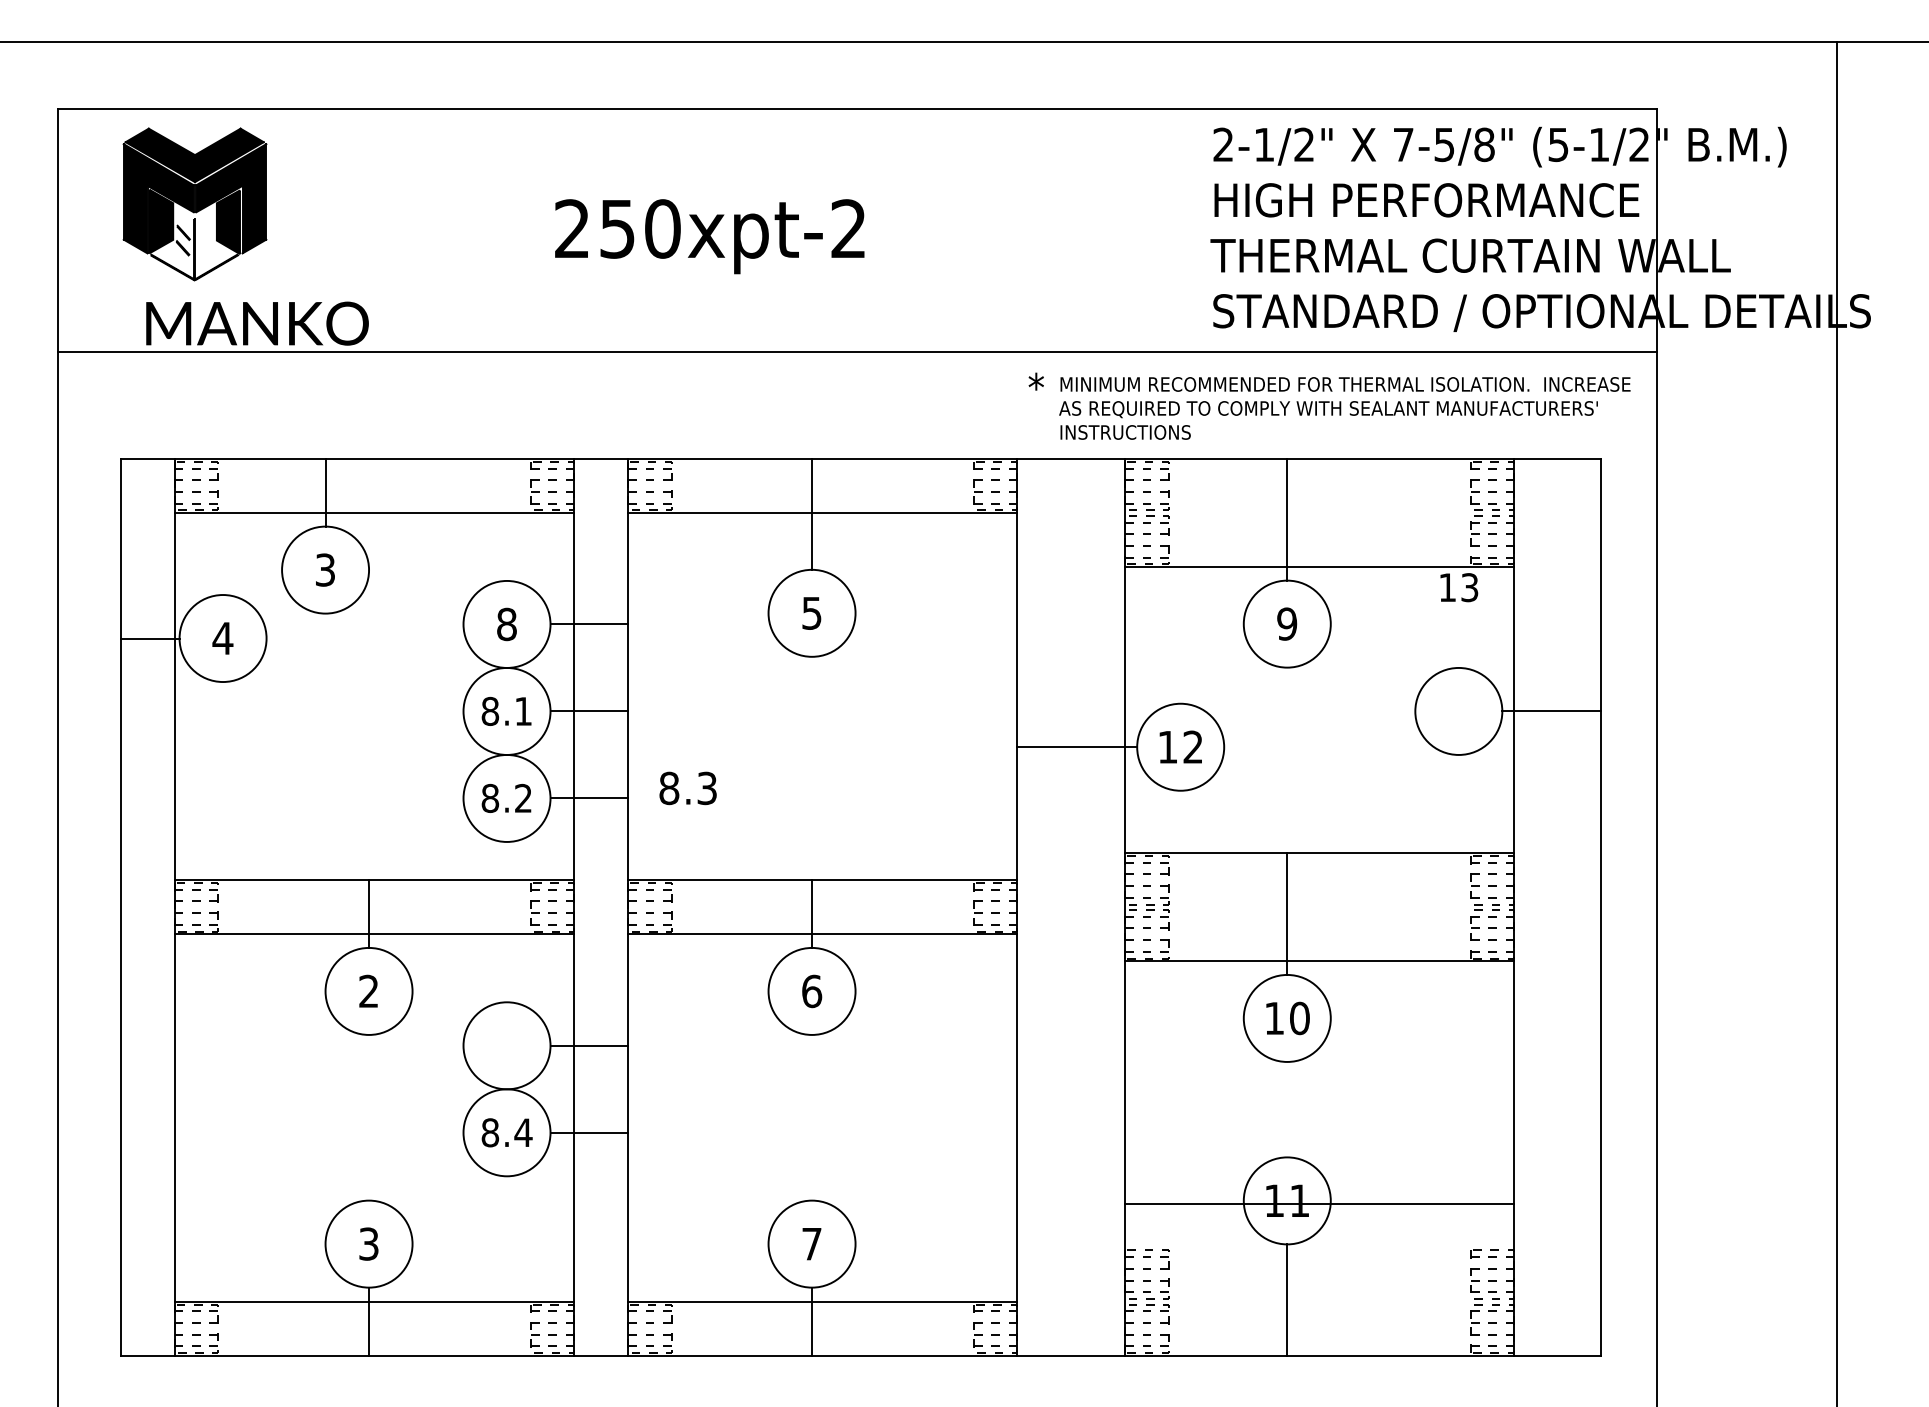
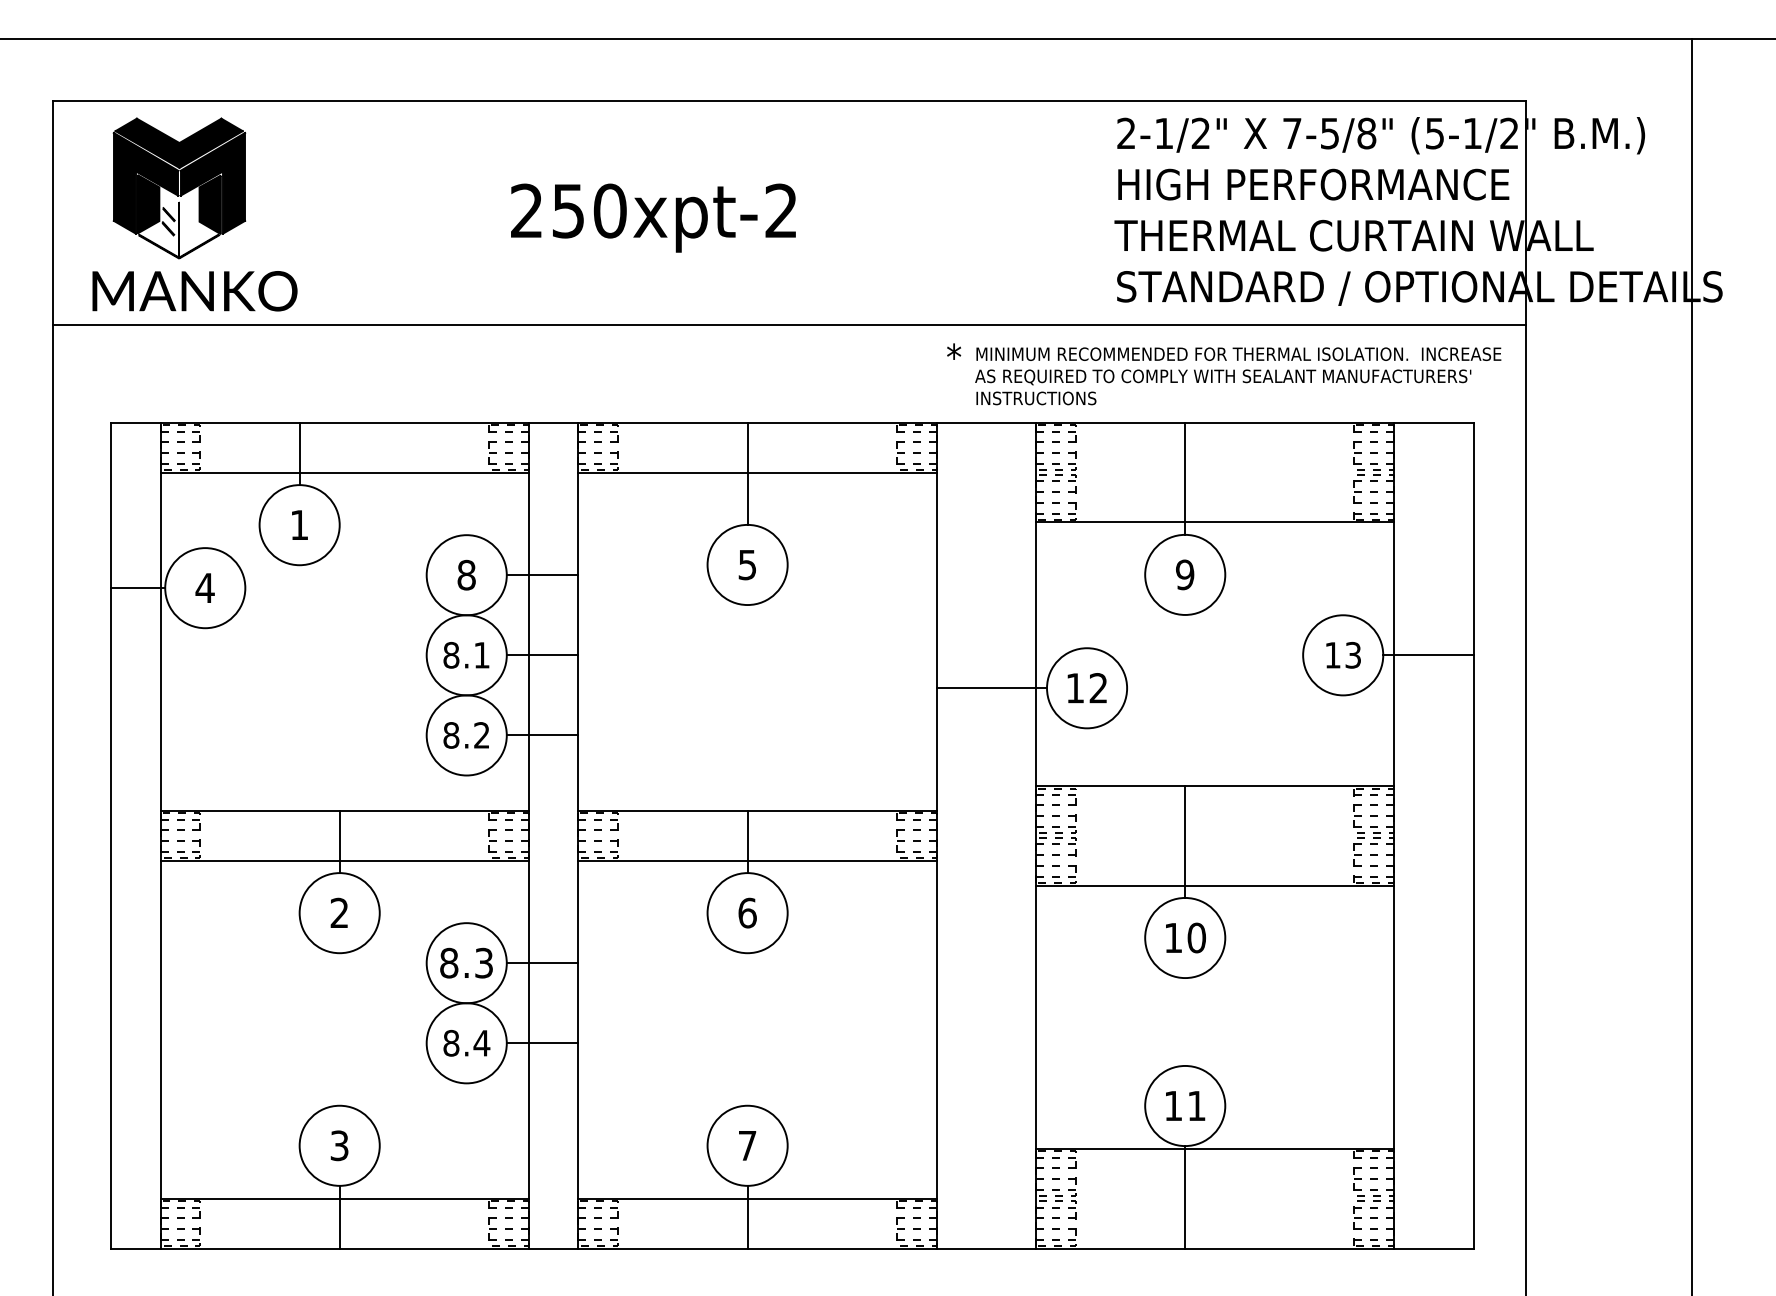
text: (256, 323) -> (194, 291), moved
text: (325, 569) -> (299, 524), 3 -> 1
text: (1459, 587) -> (1343, 655), moved
text: (688, 787) -> (466, 962), moved
line: (1320, 1203) -> (1215, 1148), moved

